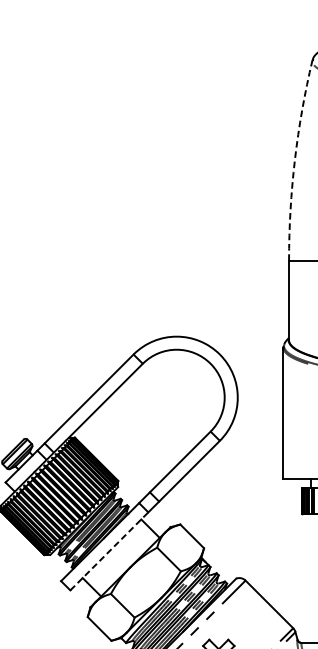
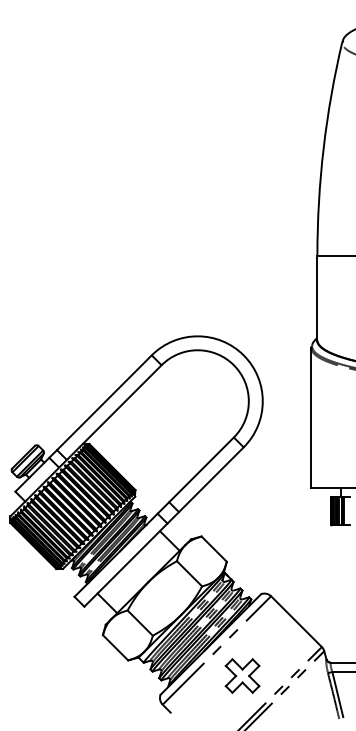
arc: (294, 159) -> (323, 147), dashed -> solid
line: (108, 551) -> (125, 565), dashed -> solid

